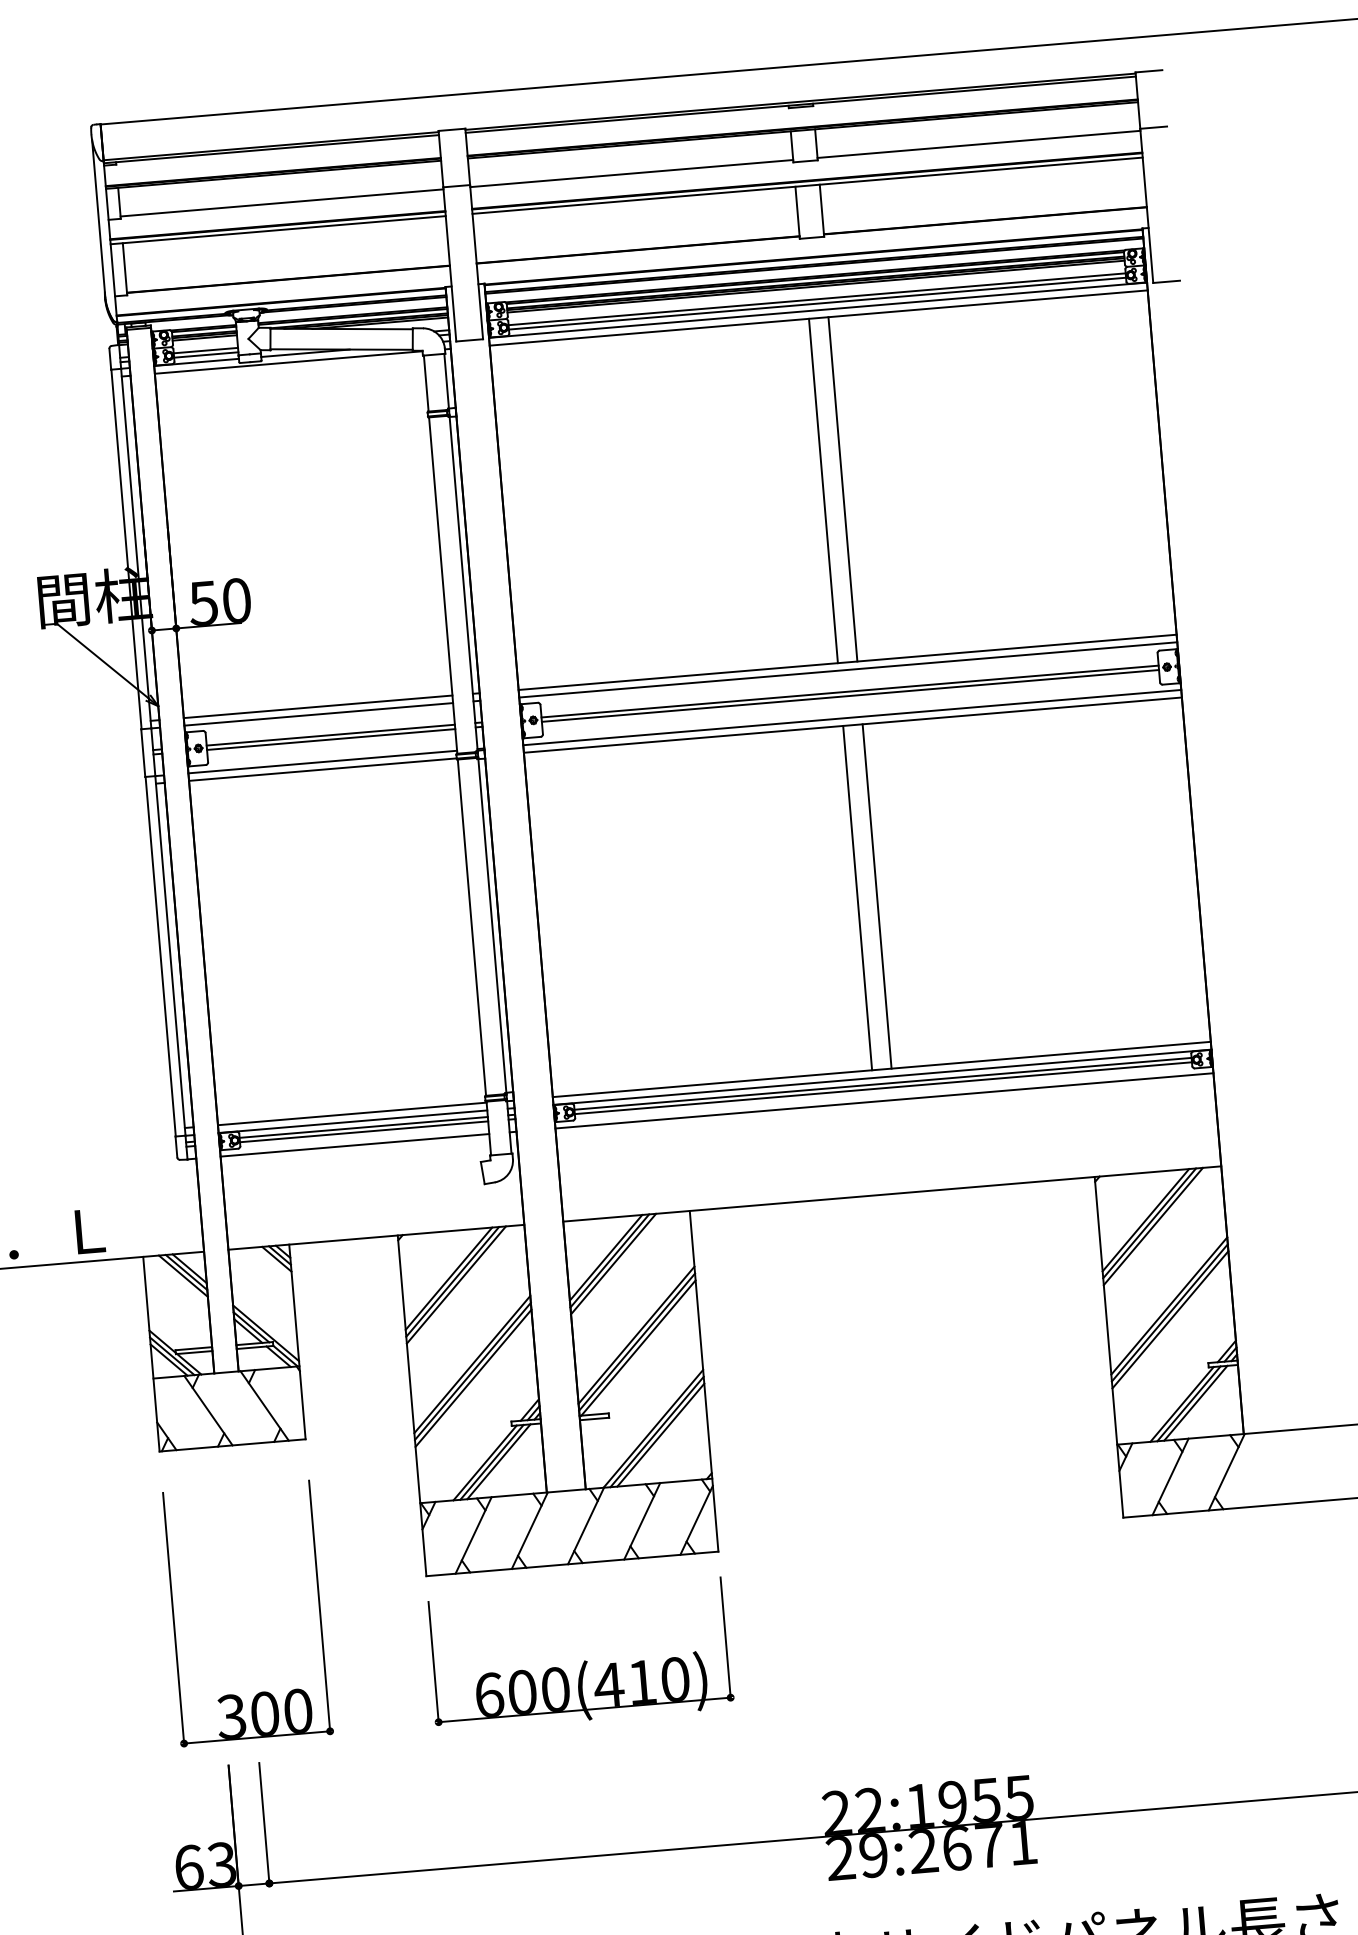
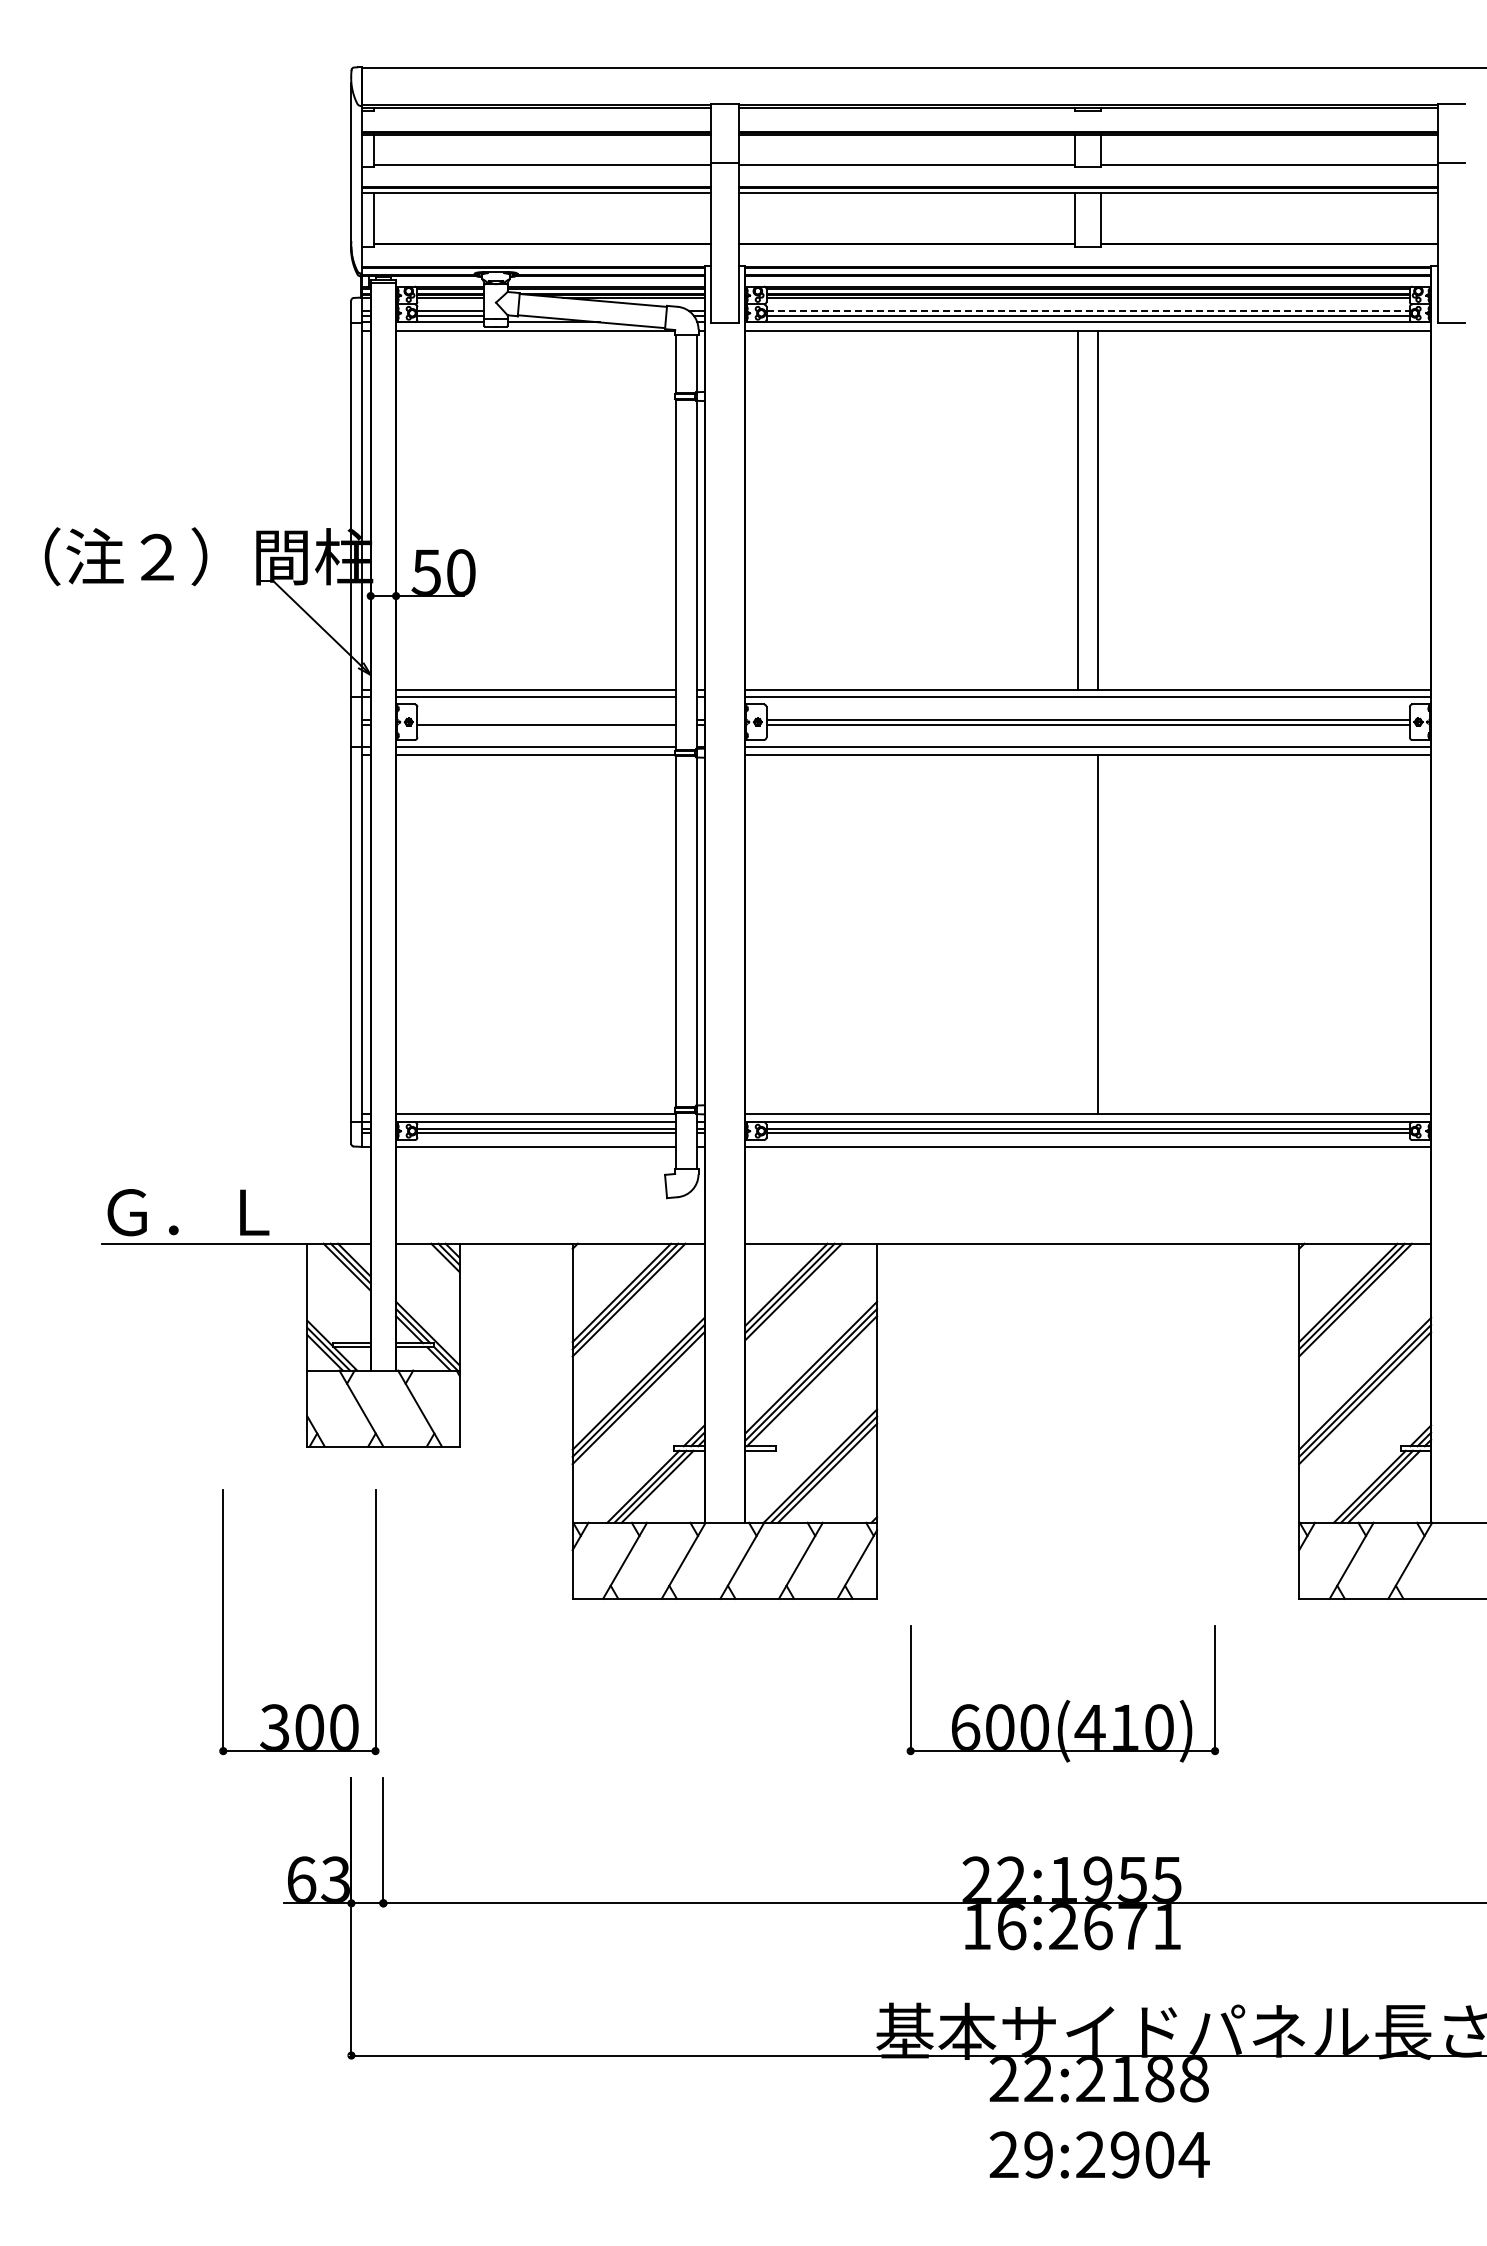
line: (817, 299) -> (1088, 311), solid -> dashed
line: (330, 734) -> (546, 719), removed
line: (858, 897) -> (1078, 933), removed
part: (173, 1620) -> (223, 1622), moved
part: (584, 1660) -> (1067, 1699), moved
text: (857, 1857) -> (994, 1927), 29:2671 -> 16:2671

